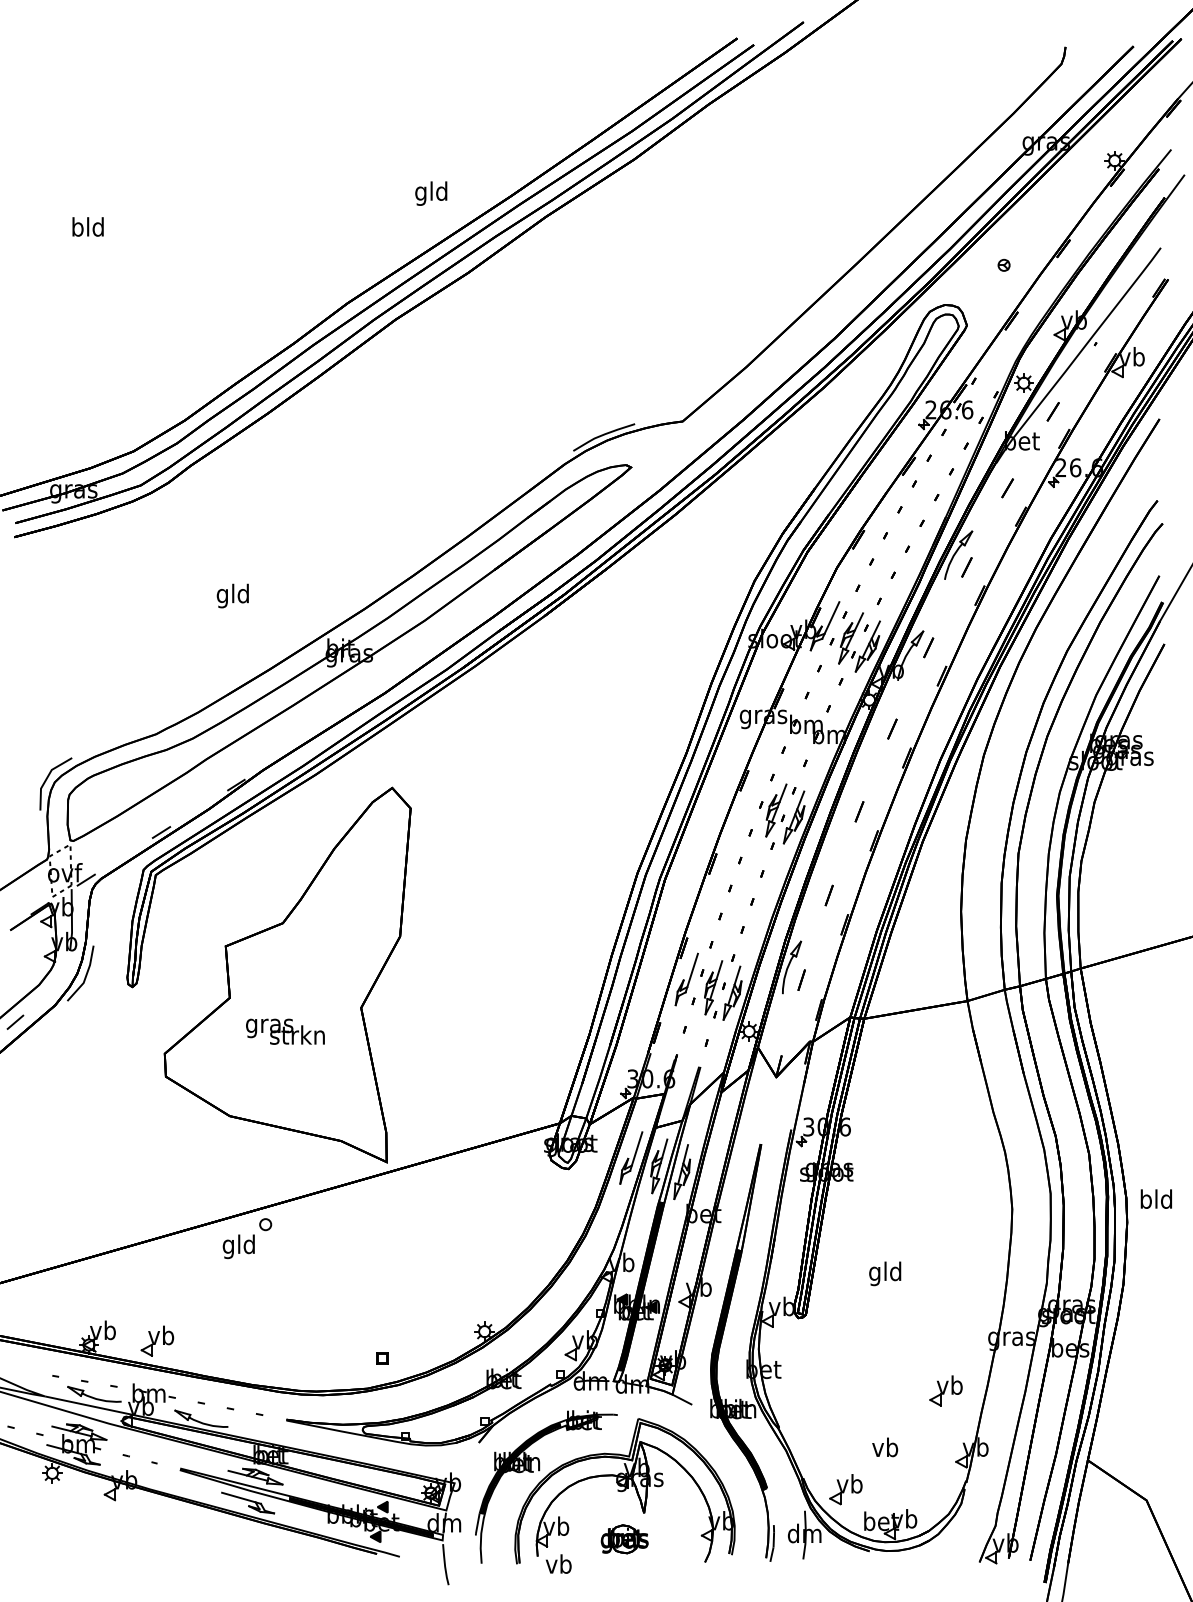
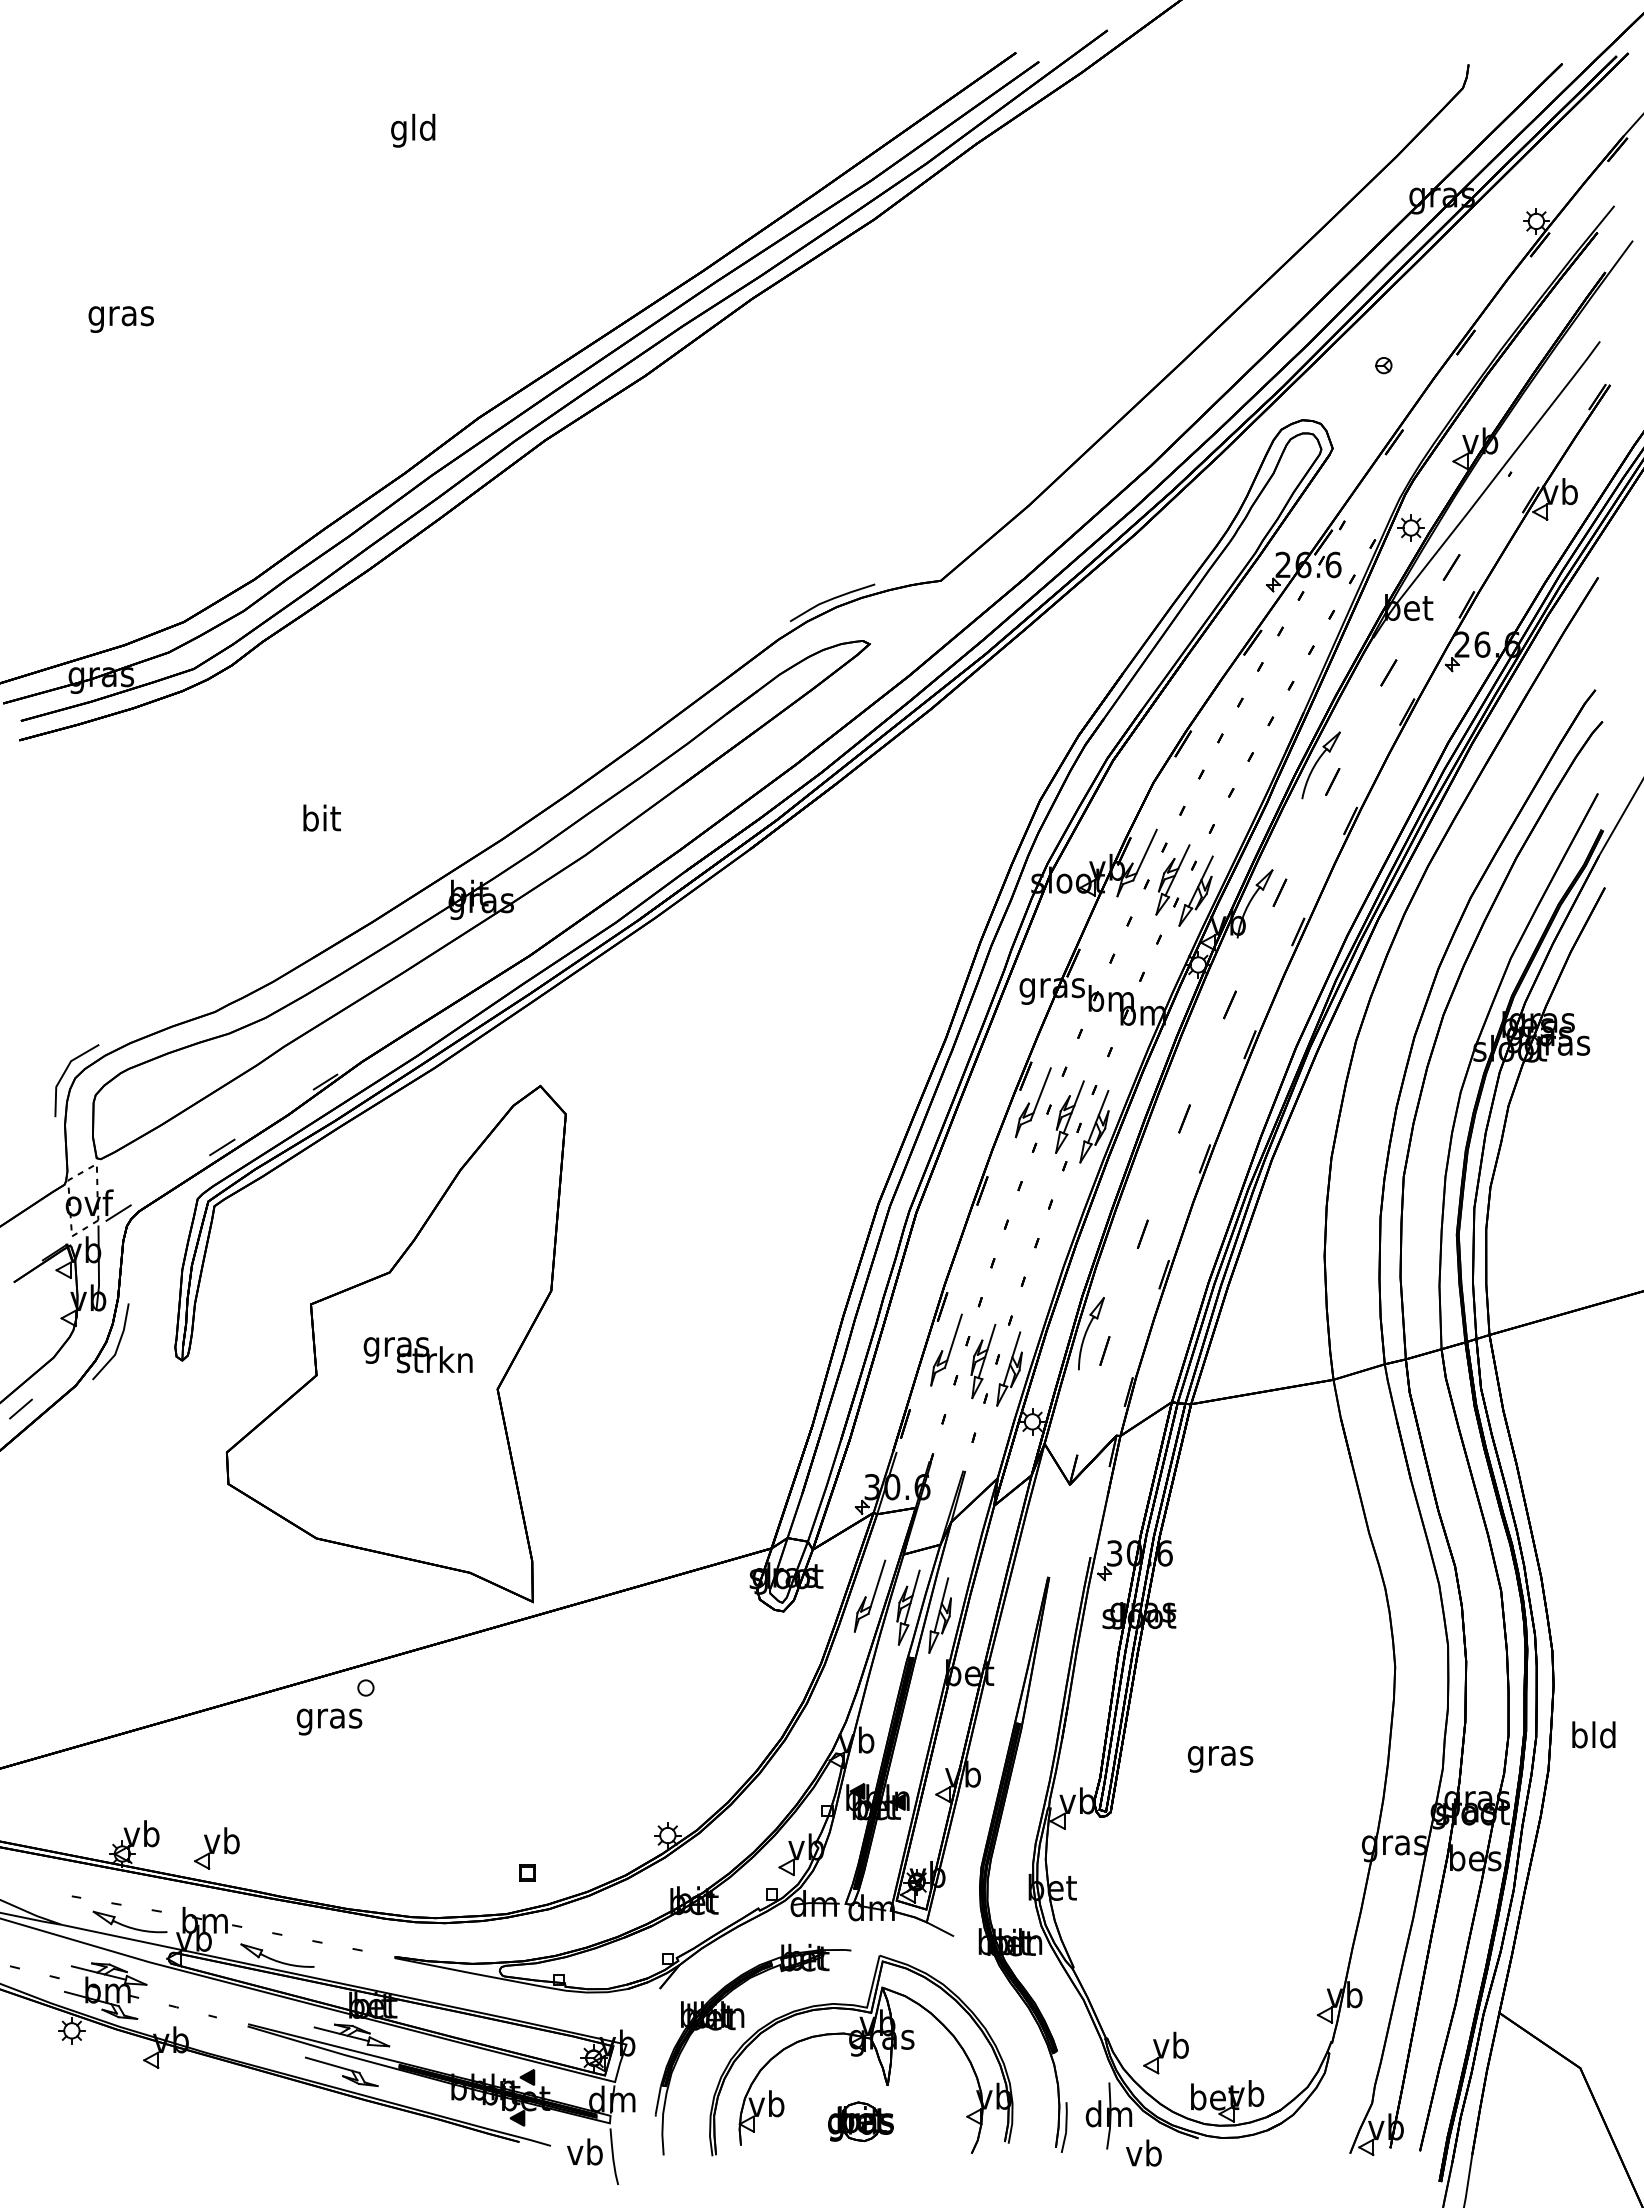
text: (431, 193) -> (413, 130), moved
text: (87, 229) -> (120, 315), bld -> gras
text: (232, 596) -> (320, 821), gld -> bit
part: (749, 799) -> (1033, 1102), added
text: (284, 1032) -> (417, 1355), moved
text: (1156, 1198) -> (1593, 1734), moved
text: (239, 1246) -> (329, 1718), gld -> gras
text: (885, 1273) -> (1220, 1755), gld -> gras
part: (945, 1390) -> (1303, 1916), removed
text: (884, 1446) -> (1143, 2152), moved
text: (558, 1563) -> (584, 2151), moved

